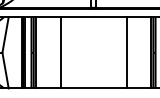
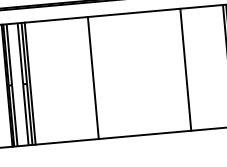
line: (60, 52) -> (93, 77), moved

